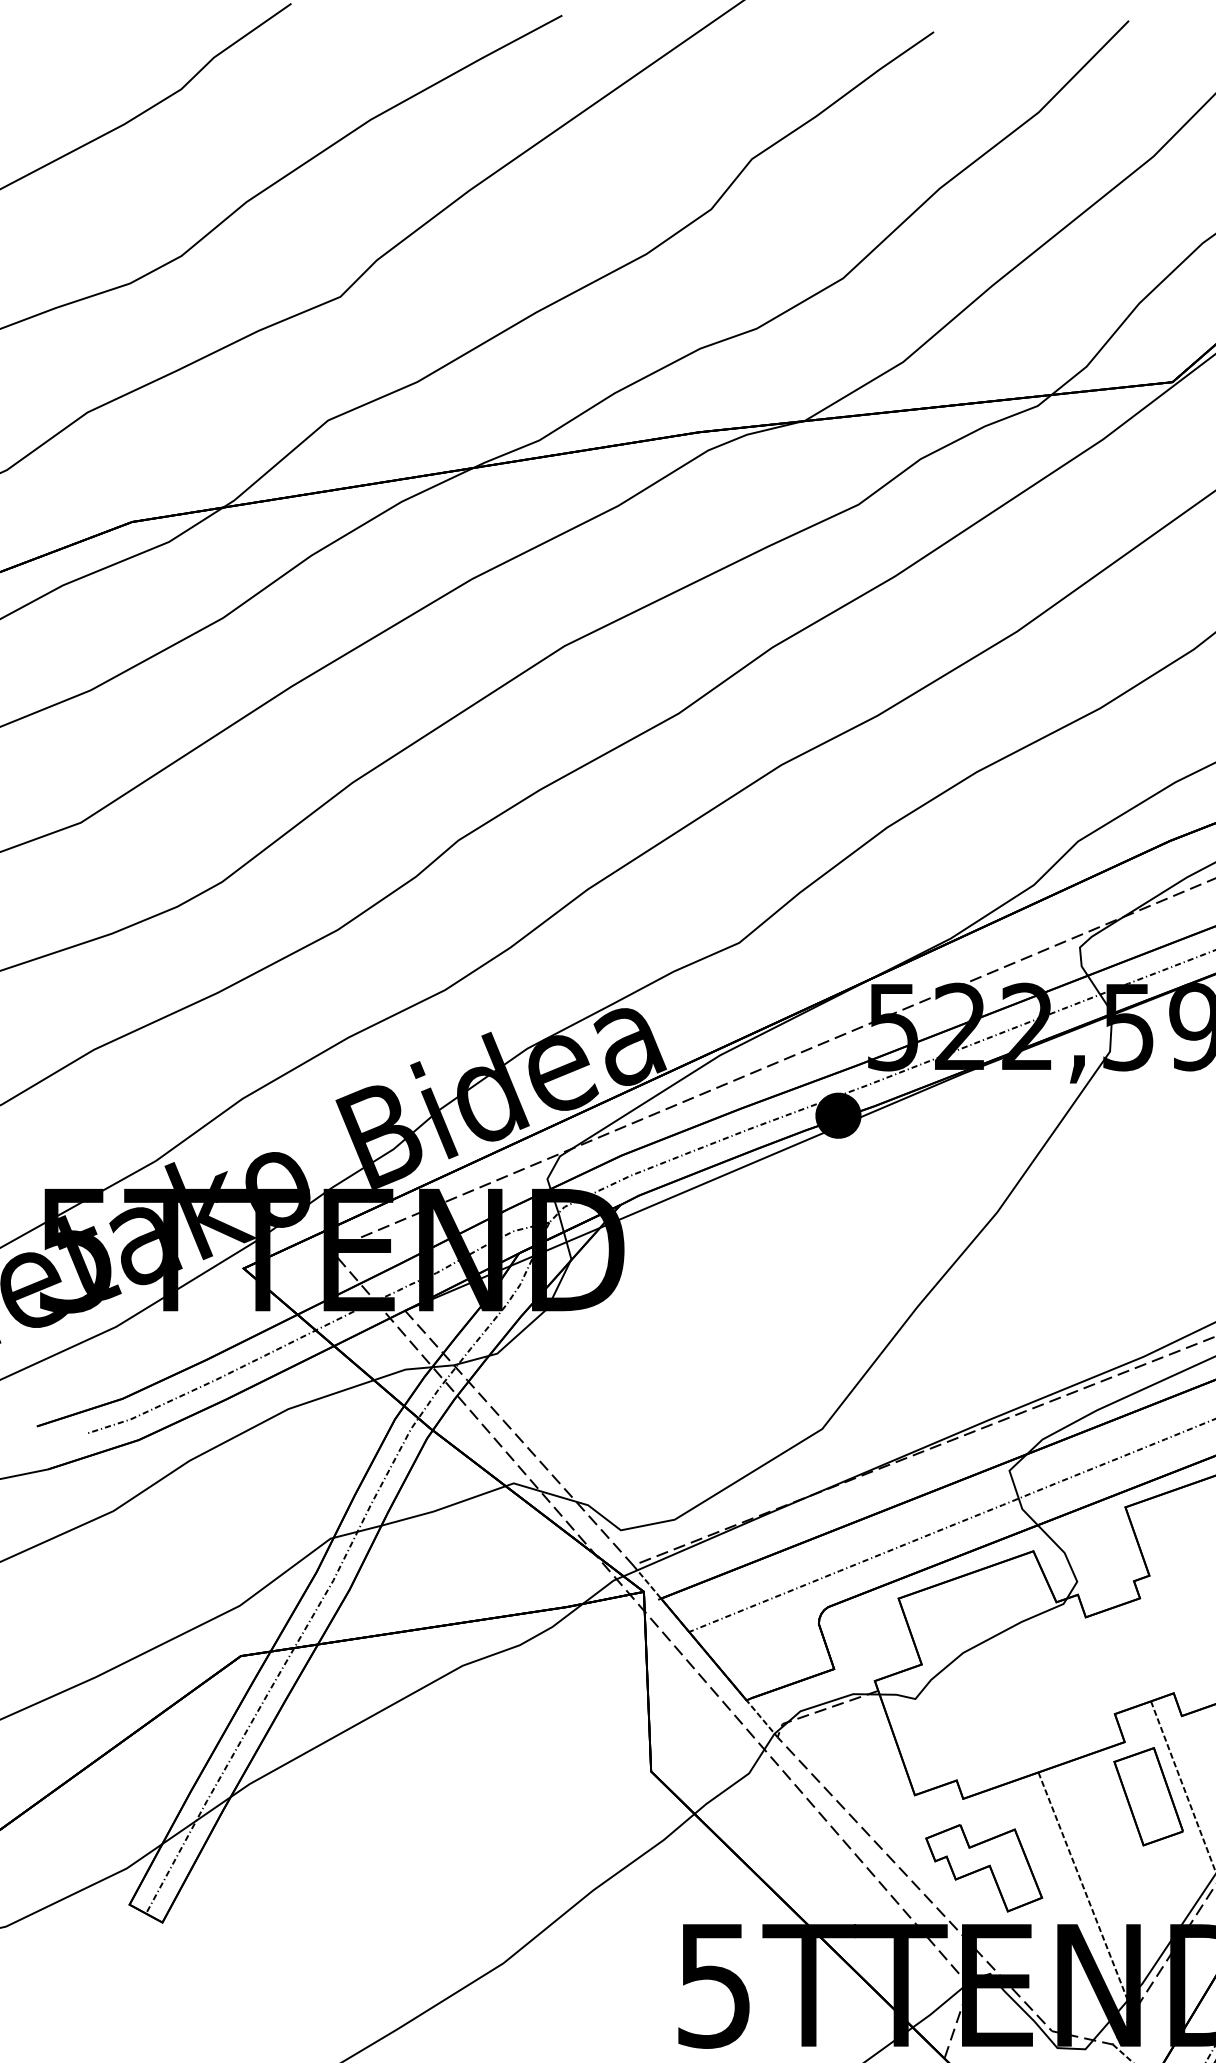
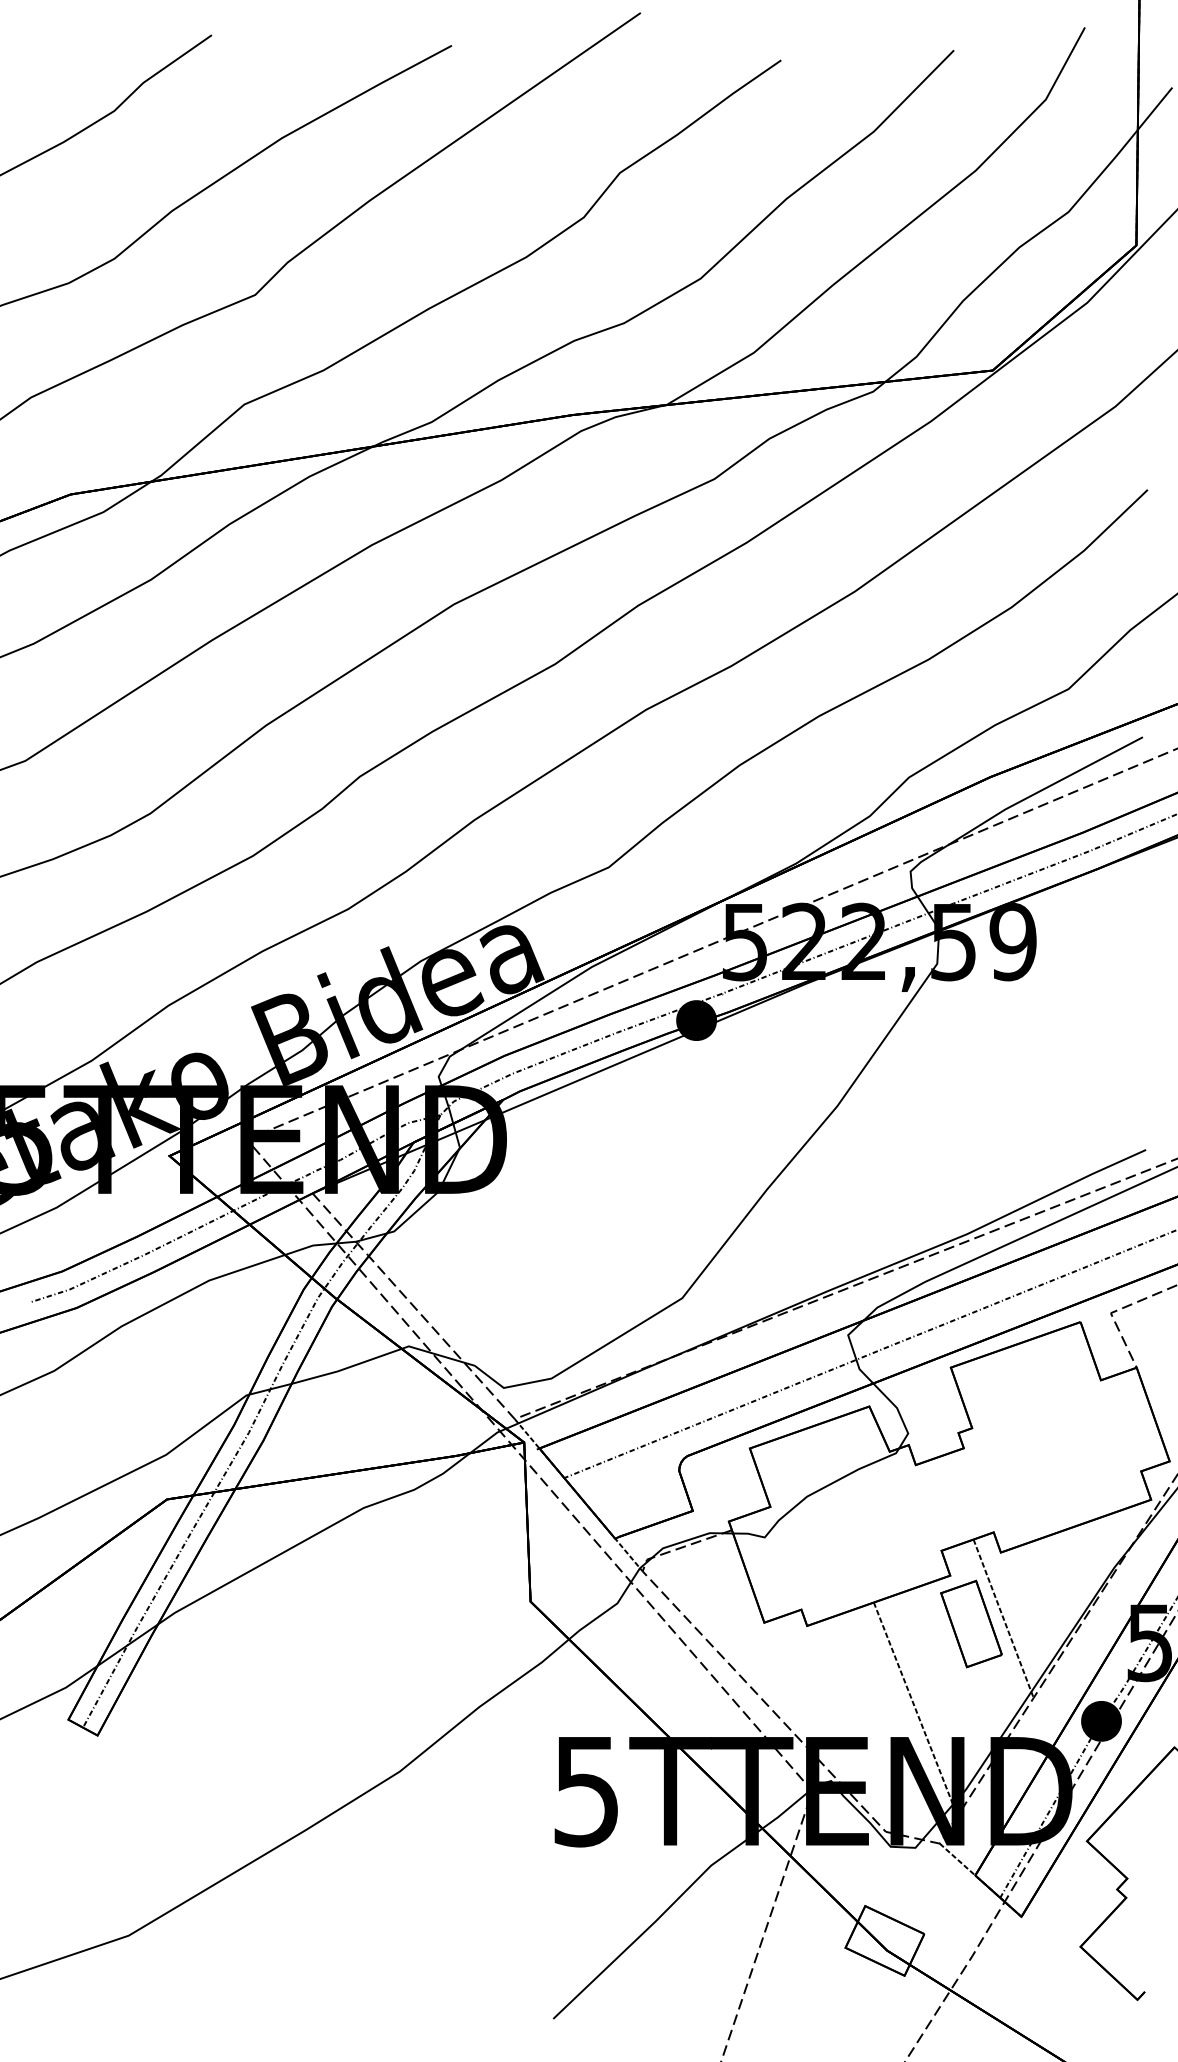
part: (983, 1868) -> (825, 1687), removed

